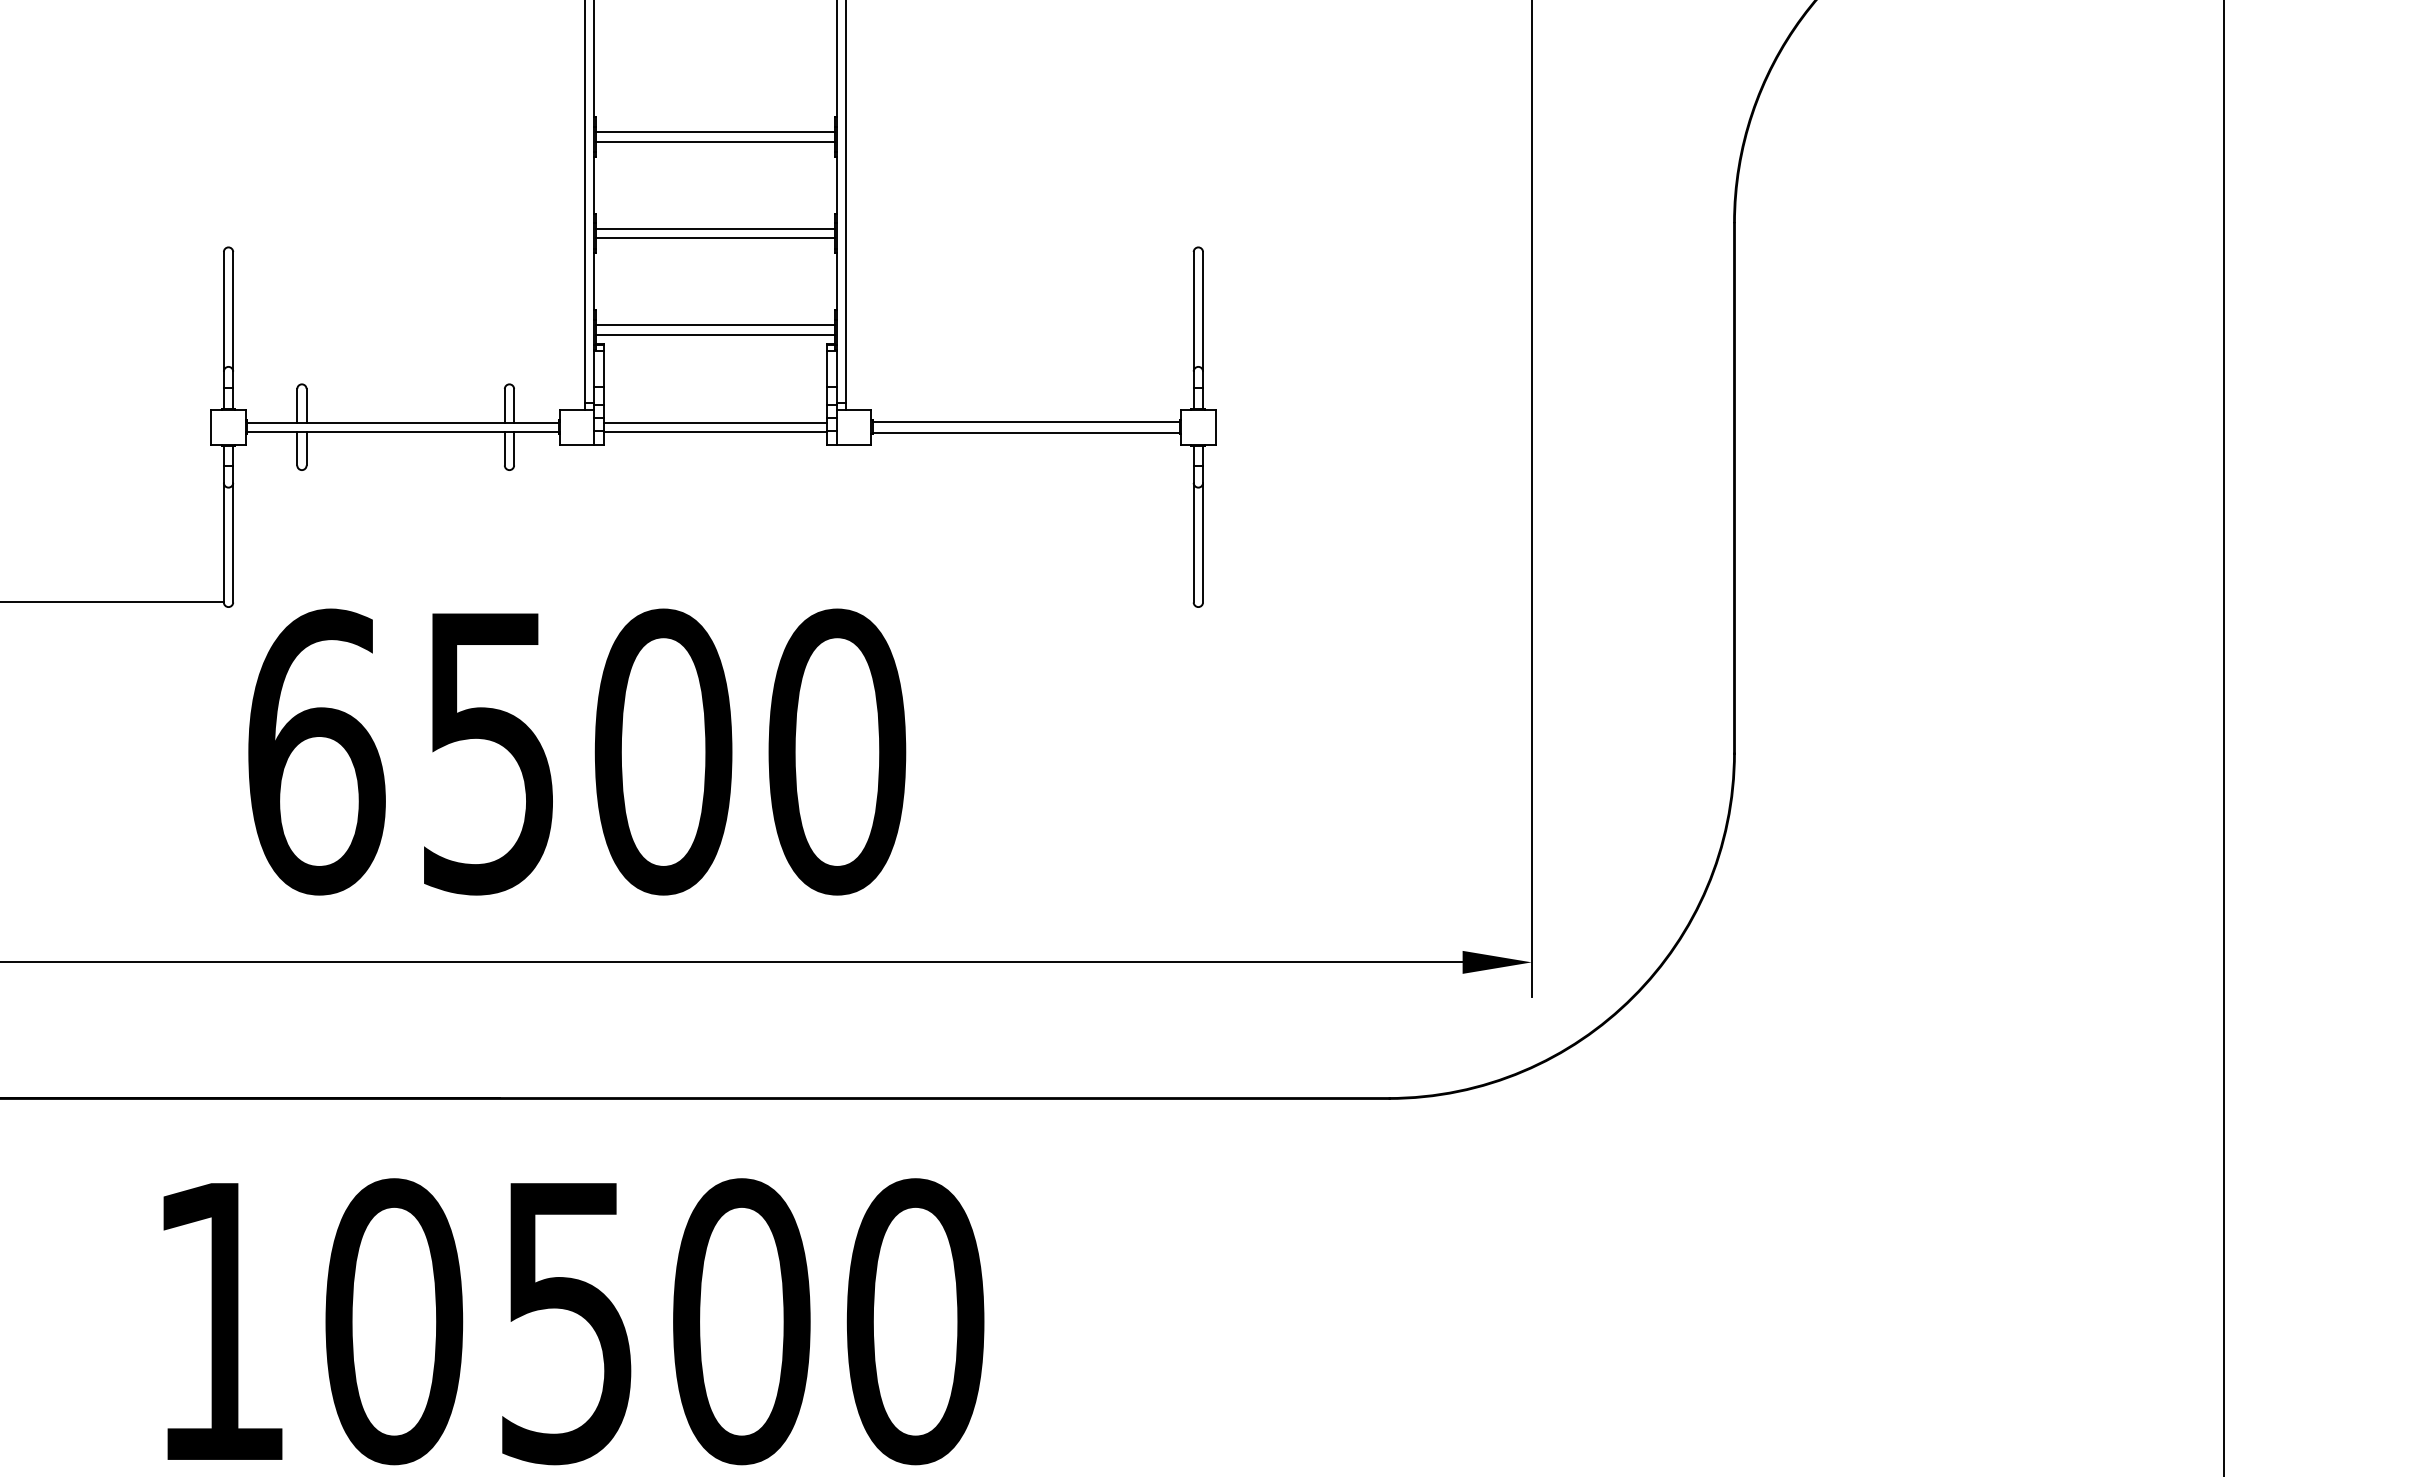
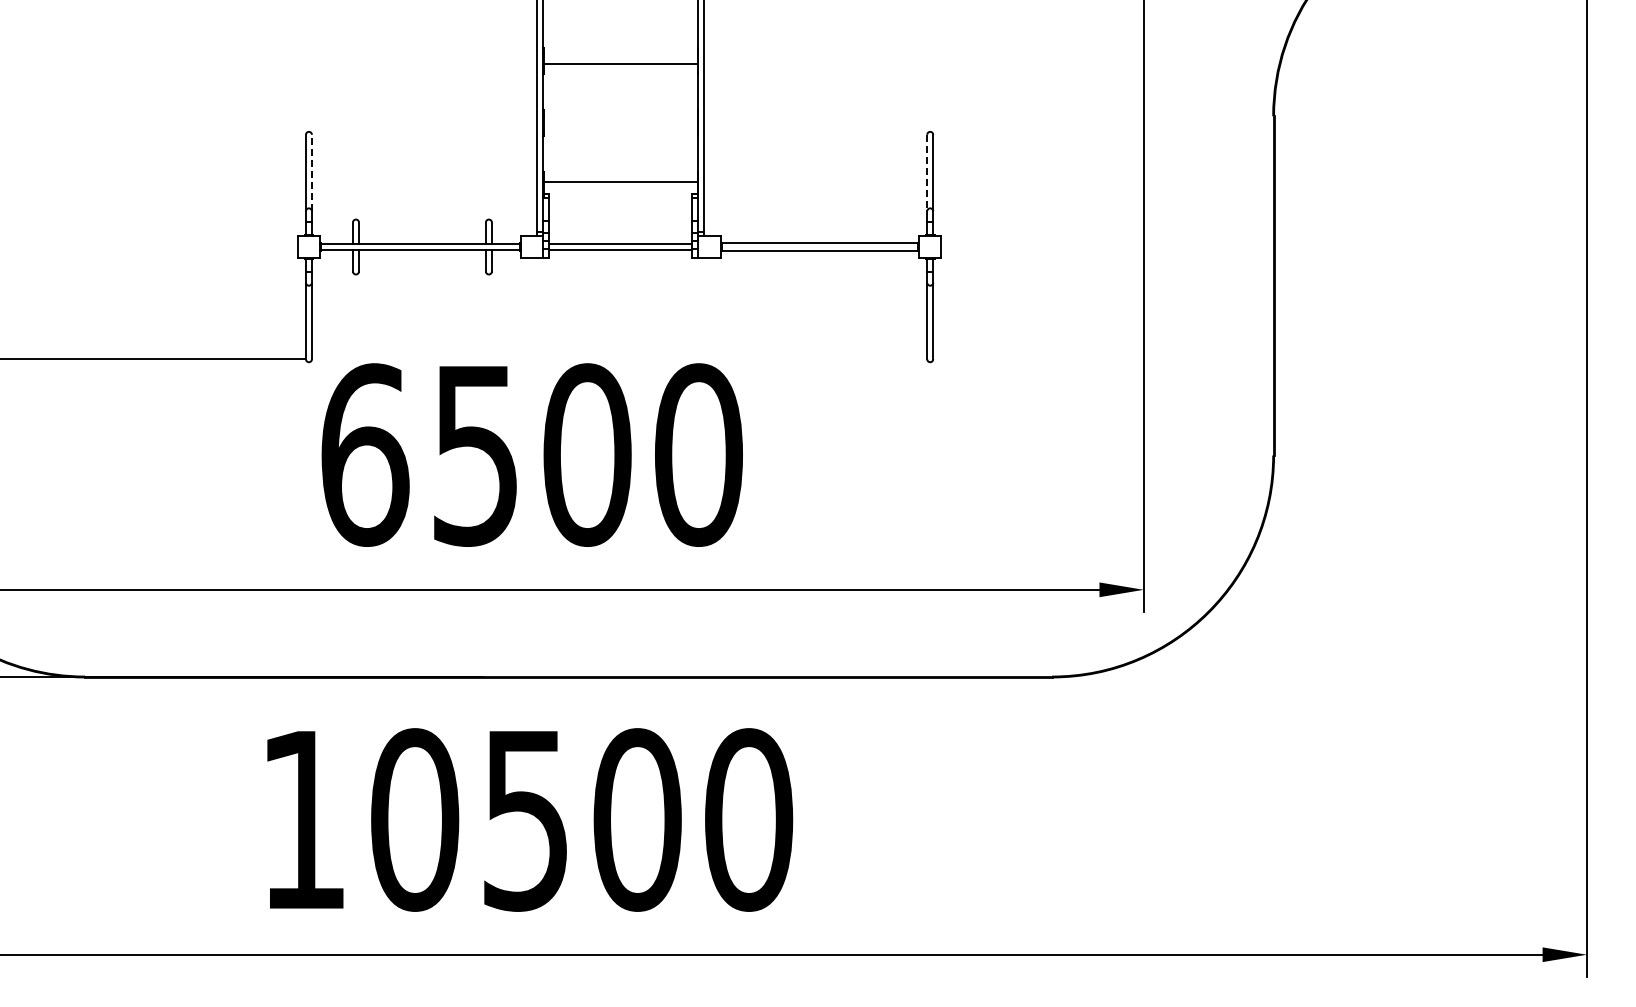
line: (714, 132) -> (620, 58), removed
line: (714, 228) -> (620, 119), removed
line: (714, 237) -> (620, 125), removed
line: (232, 310) -> (311, 172), solid -> dashed
line: (1194, 312) -> (927, 173), solid -> dashed
line: (714, 334) -> (620, 187), removed

